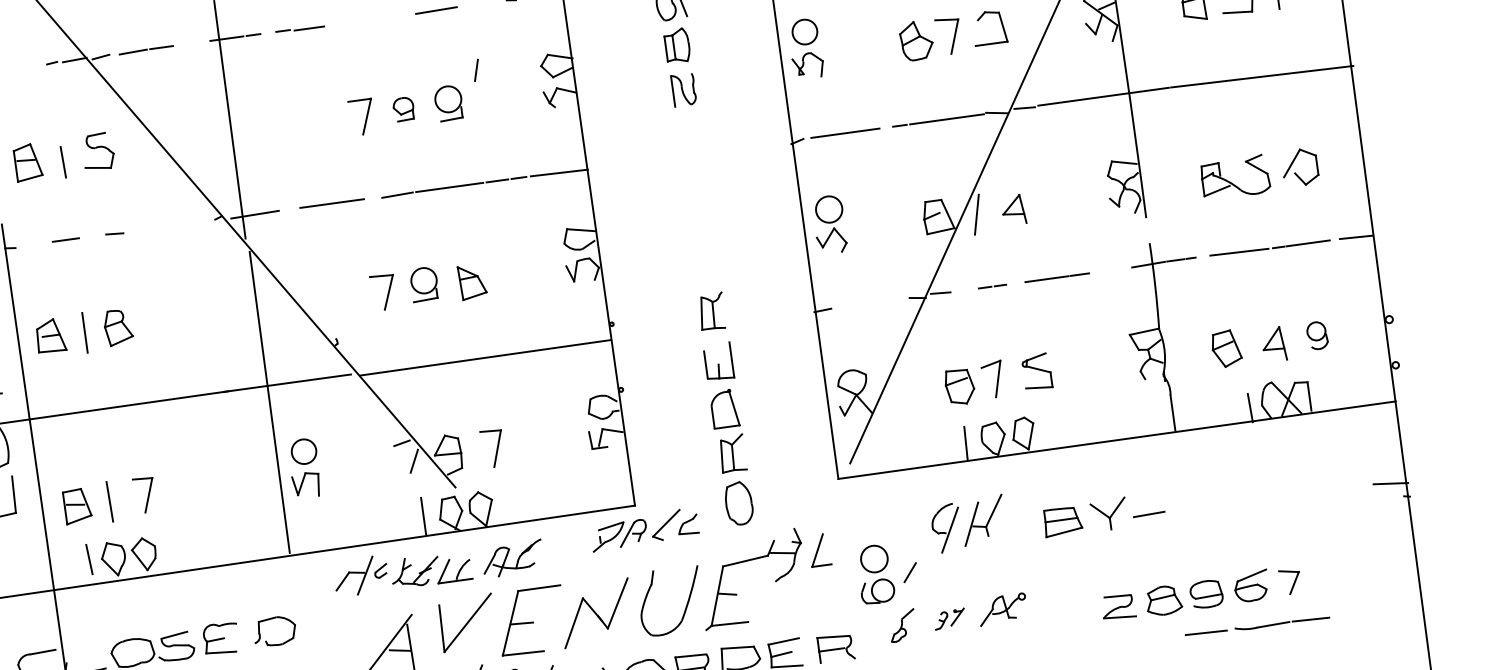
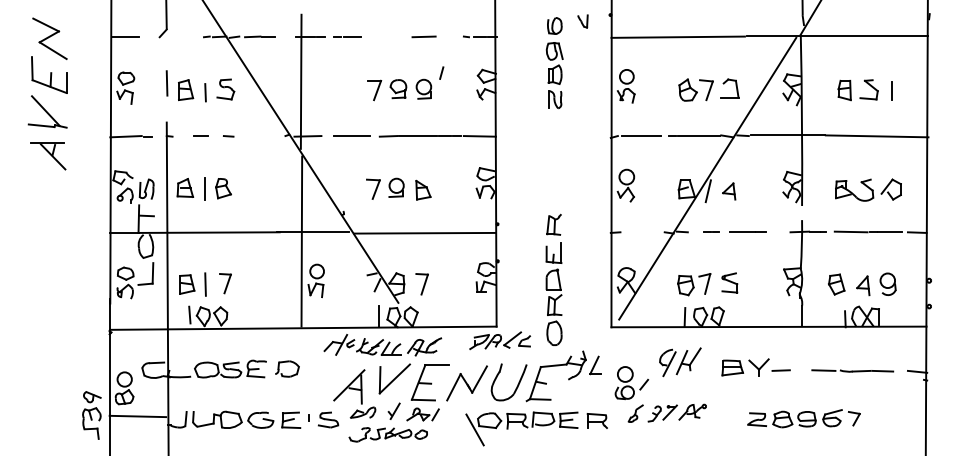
part: (403, 109) -> (398, 89), size x1.43
part: (1316, 334) -> (887, 283), size x1.43
part: (949, 619) -> (662, 413), size x1.67
line: (1256, 625) -> (852, 370), moved

